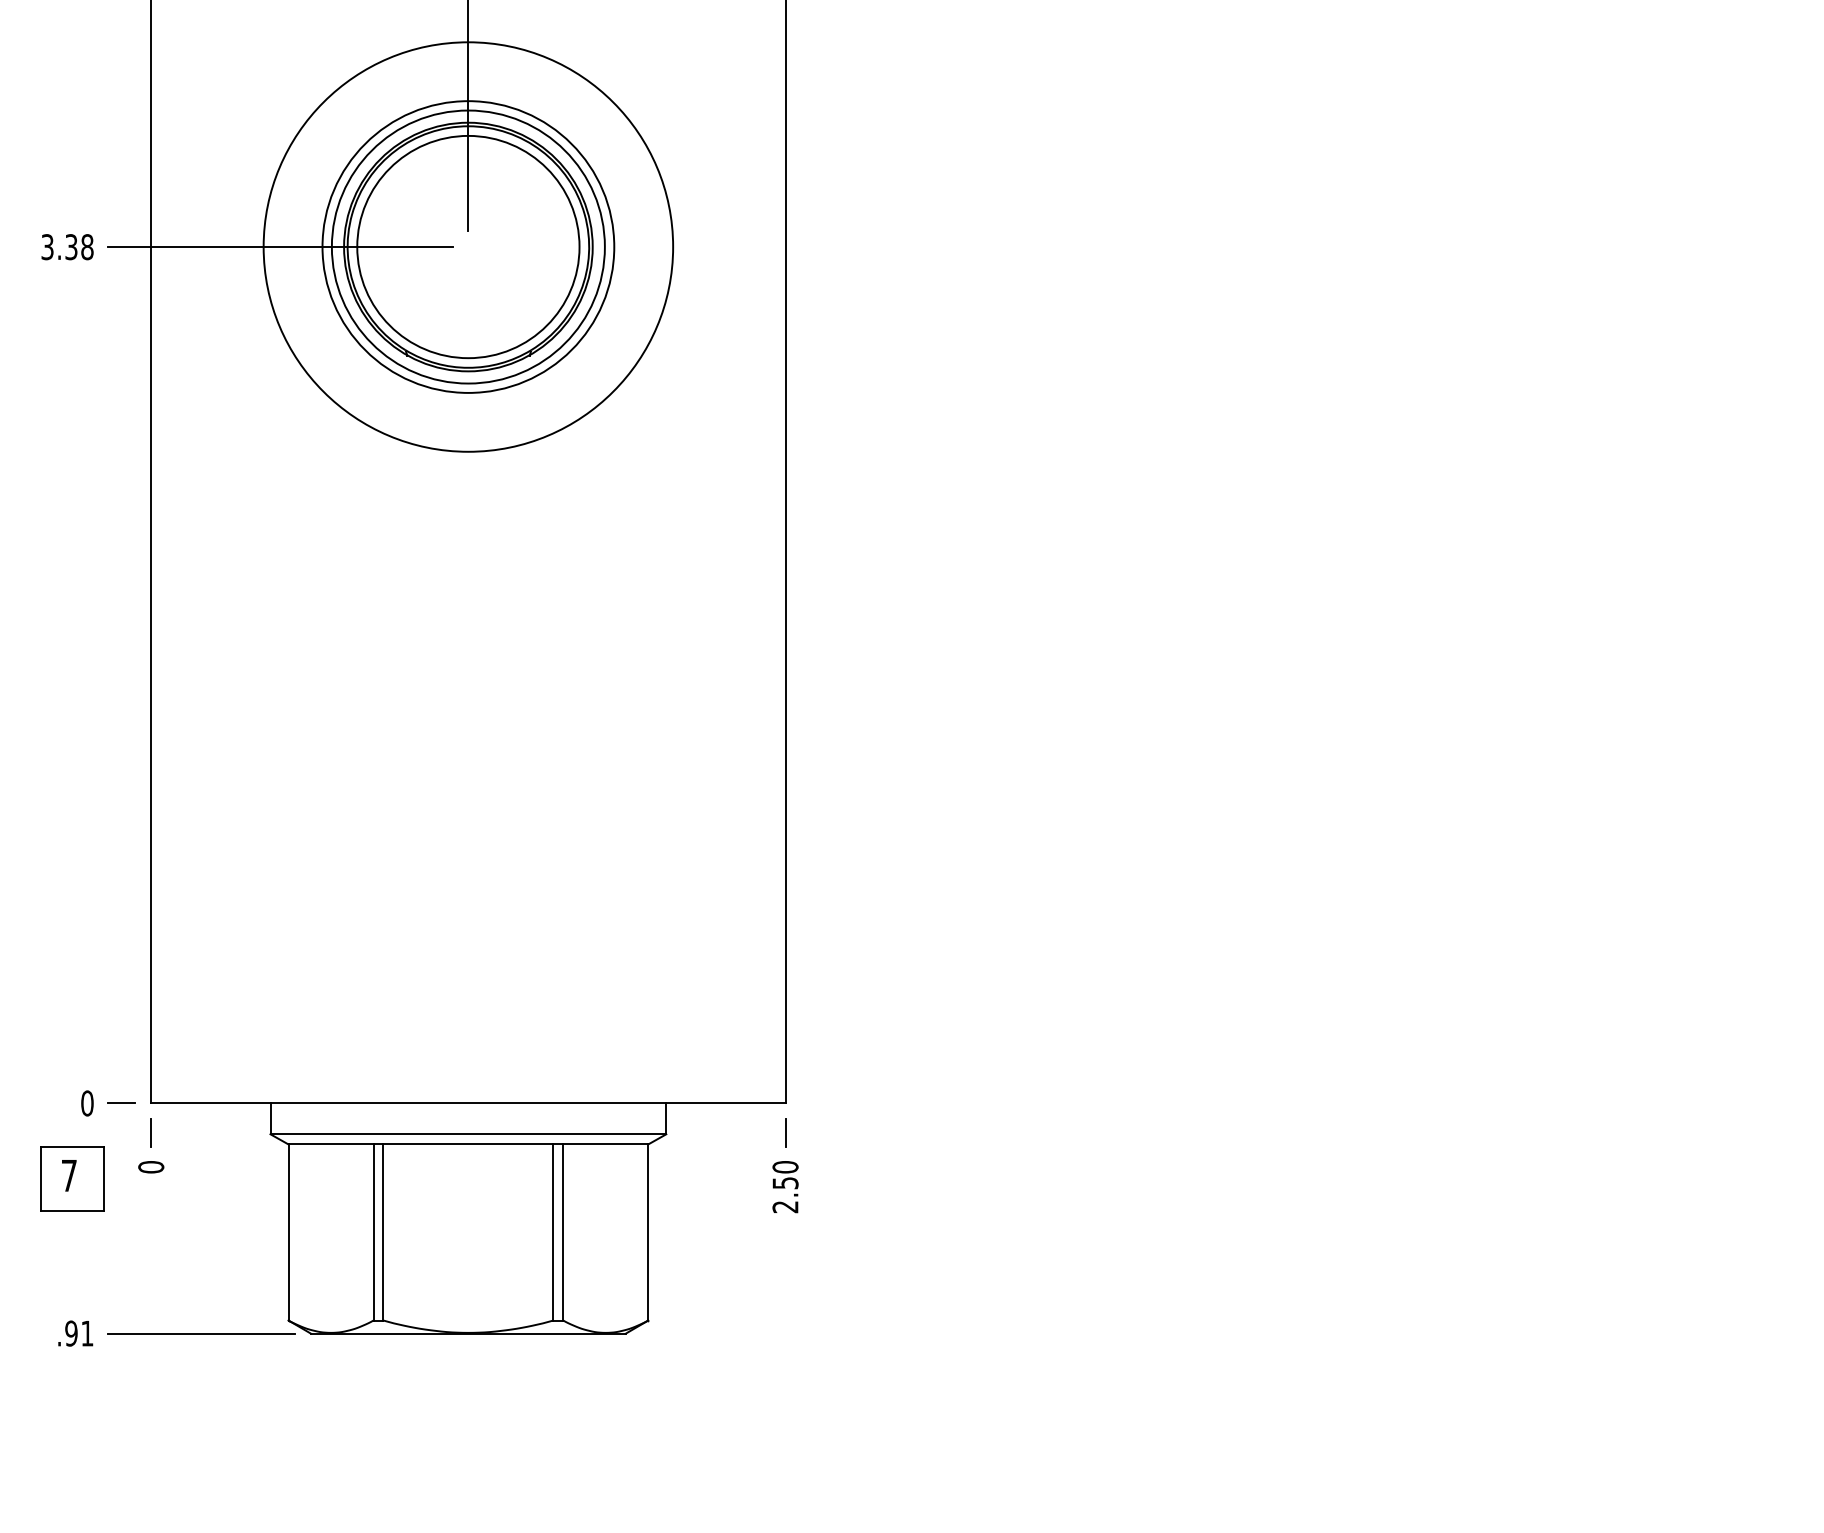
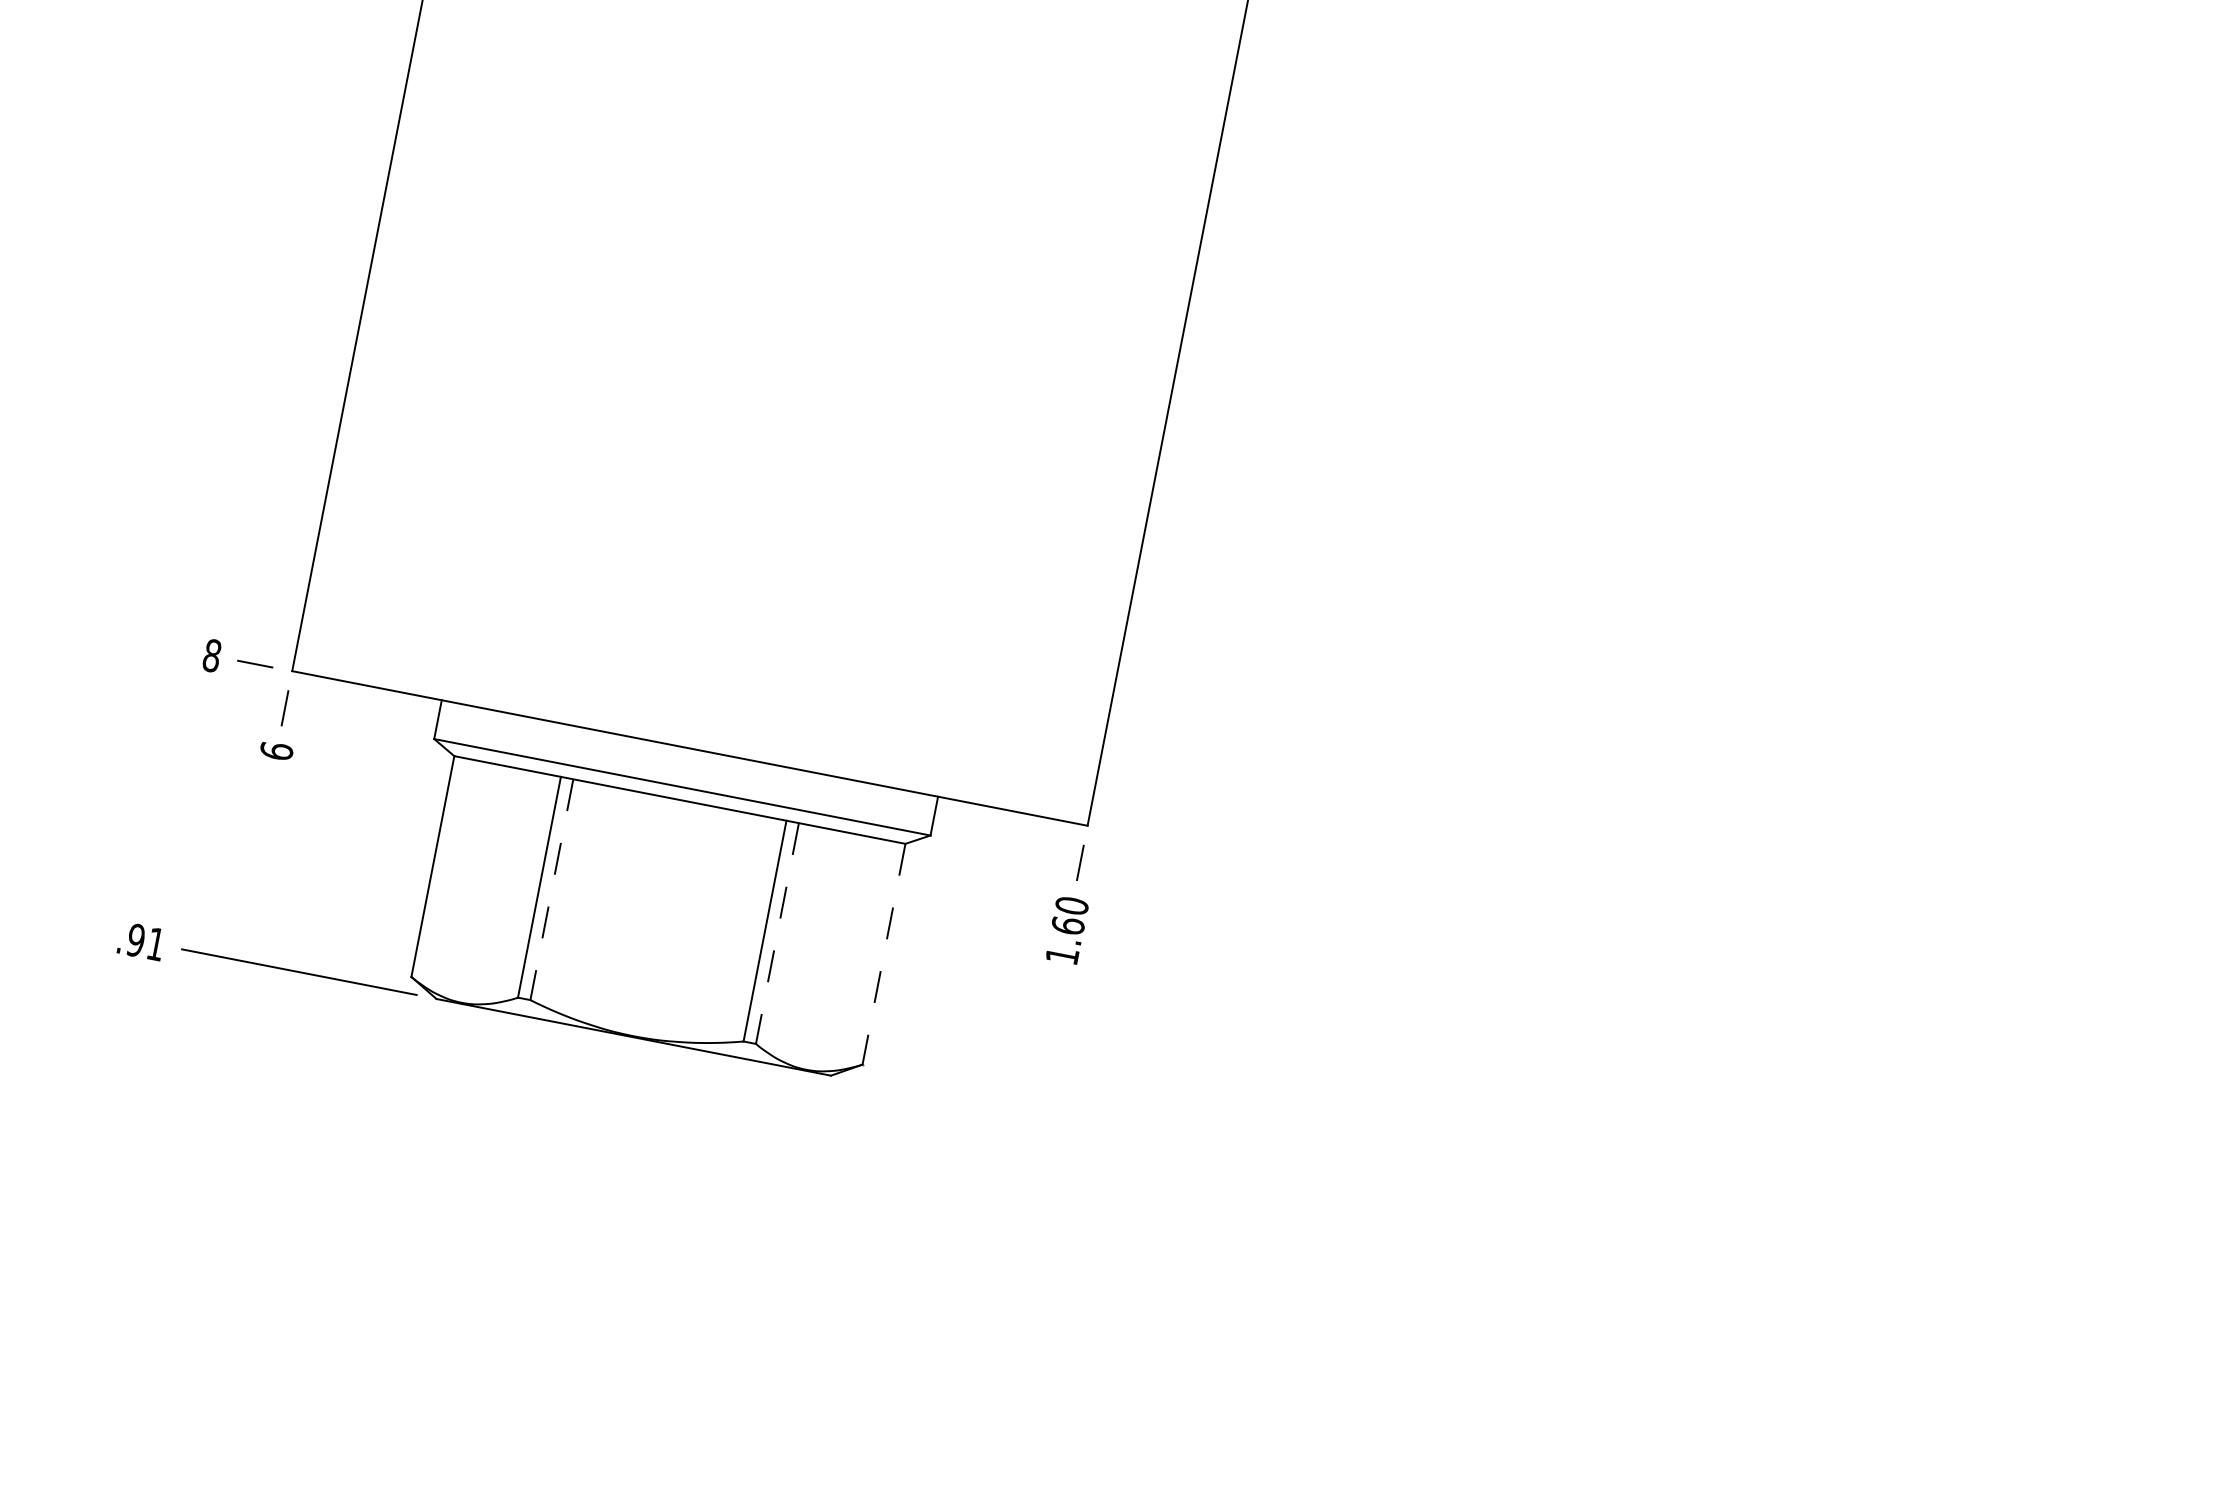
text: (87, 1103) -> (212, 655), 0 -> 8
text: (151, 1166) -> (277, 750), 0 -> 6
part: (72, 1178) -> (175, 746), removed
text: (785, 1194) -> (1065, 940), 2.50 -> 1.60
line: (383, 1232) -> (551, 889), solid -> dashed
line: (563, 1232) -> (777, 933), solid -> dashed
line: (648, 1232) -> (884, 954), solid -> dashed

